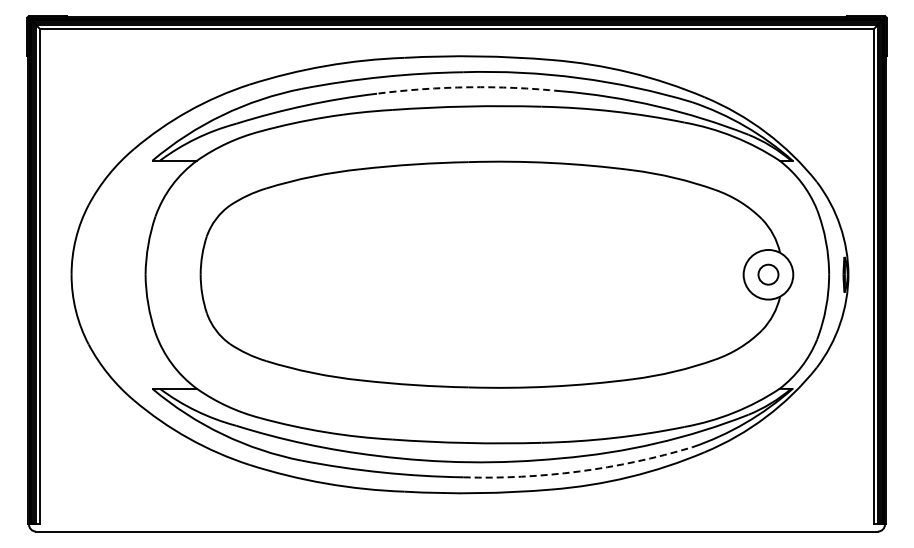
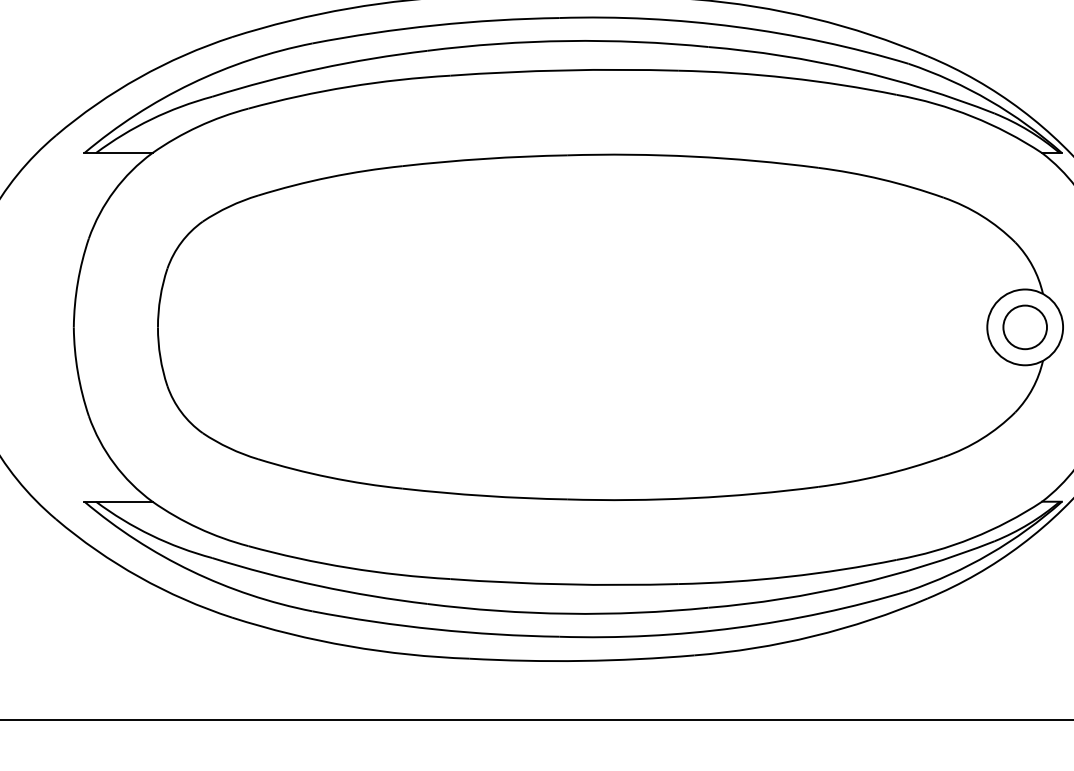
arc: (469, 87) -> (568, 41), dashed -> solid
circle: (768, 274) -> (1025, 326), size x1.43
arc: (579, 471) -> (736, 627), dashed -> solid

